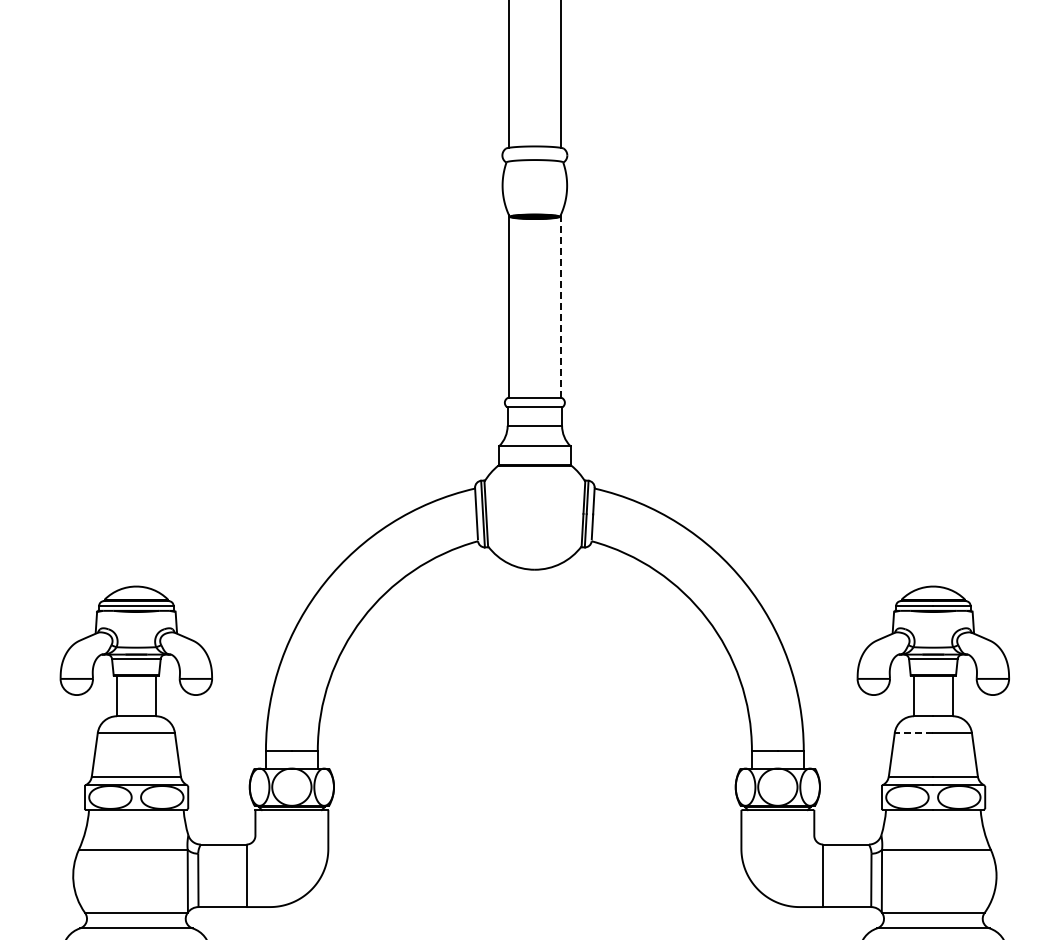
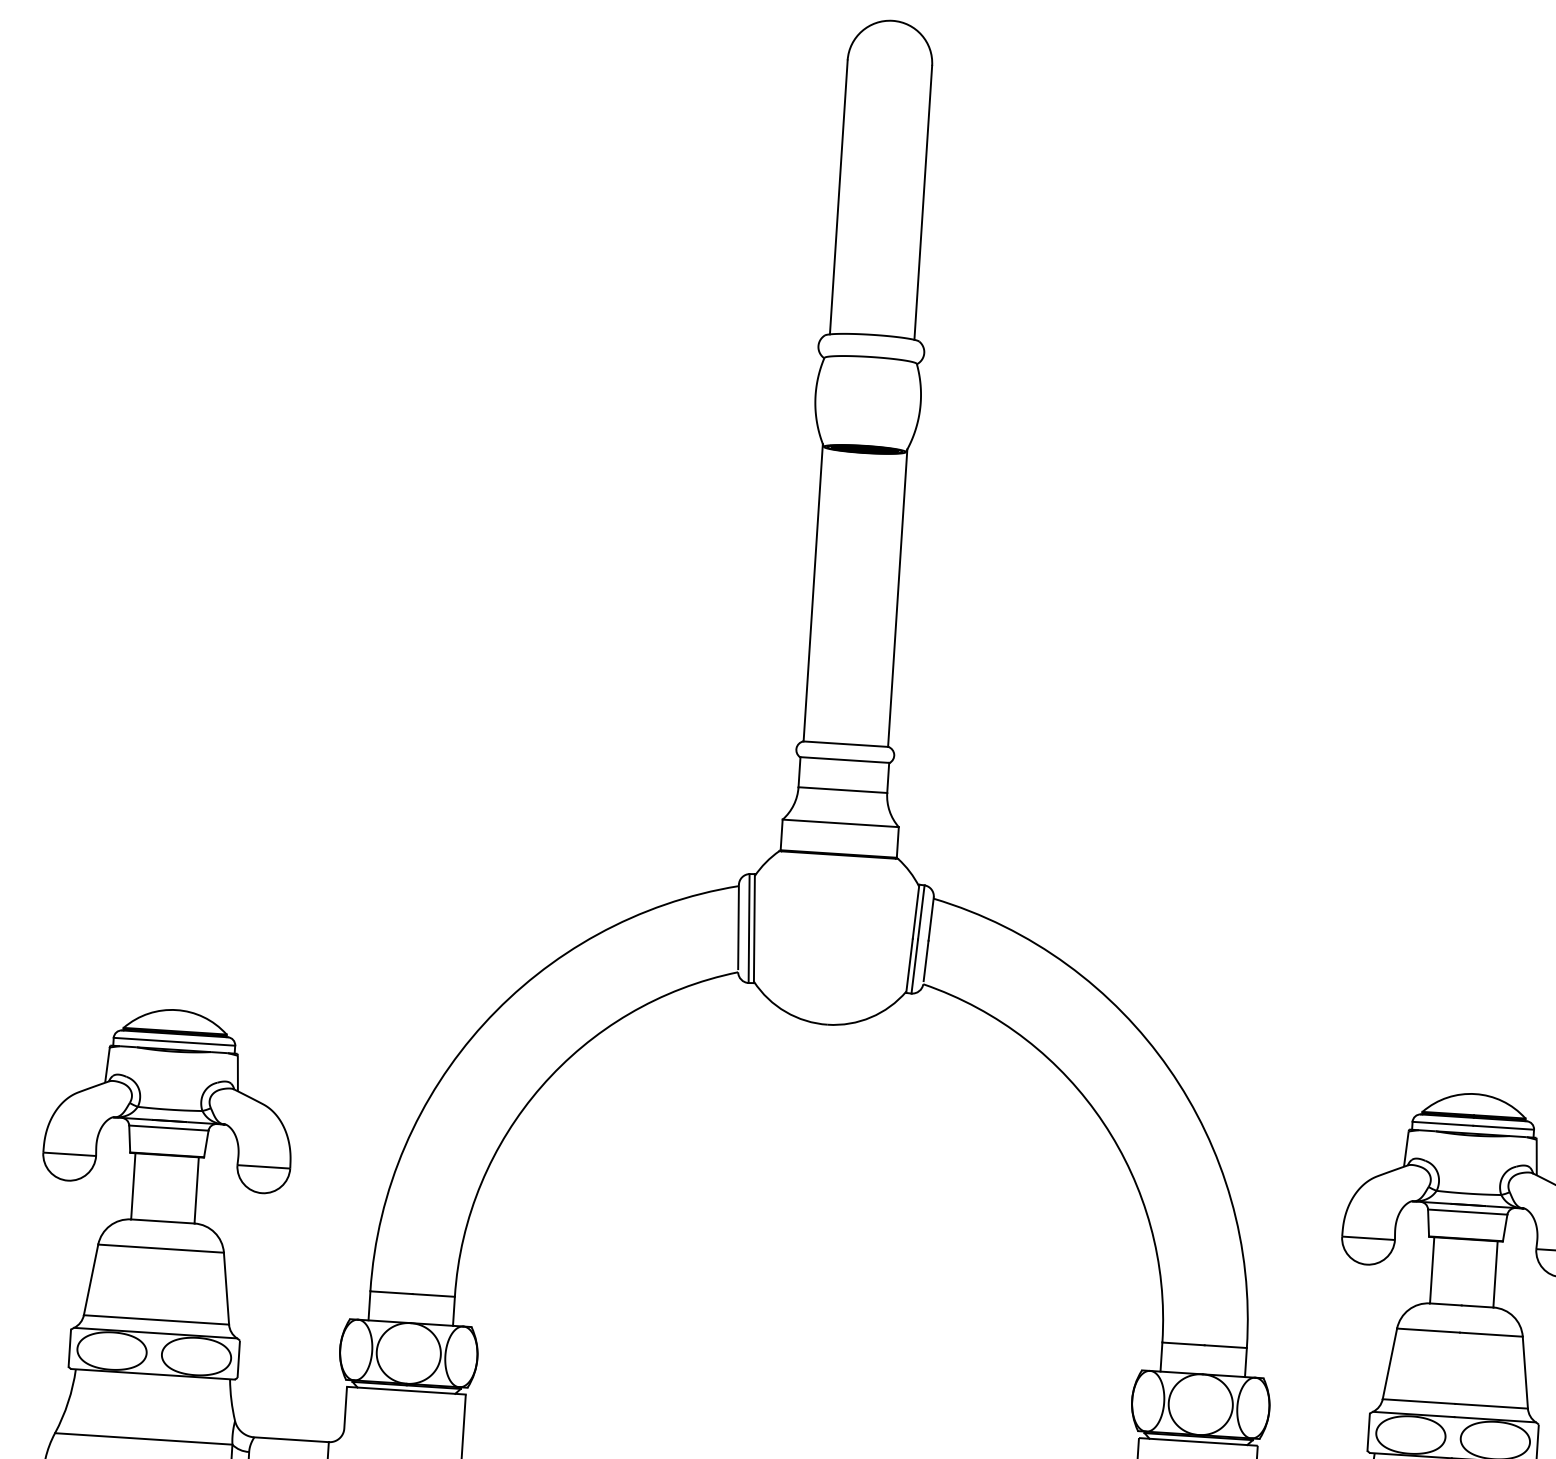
line: (560, 305) -> (897, 596), dashed -> solid
line: (913, 732) -> (1427, 1329), dashed -> solid

